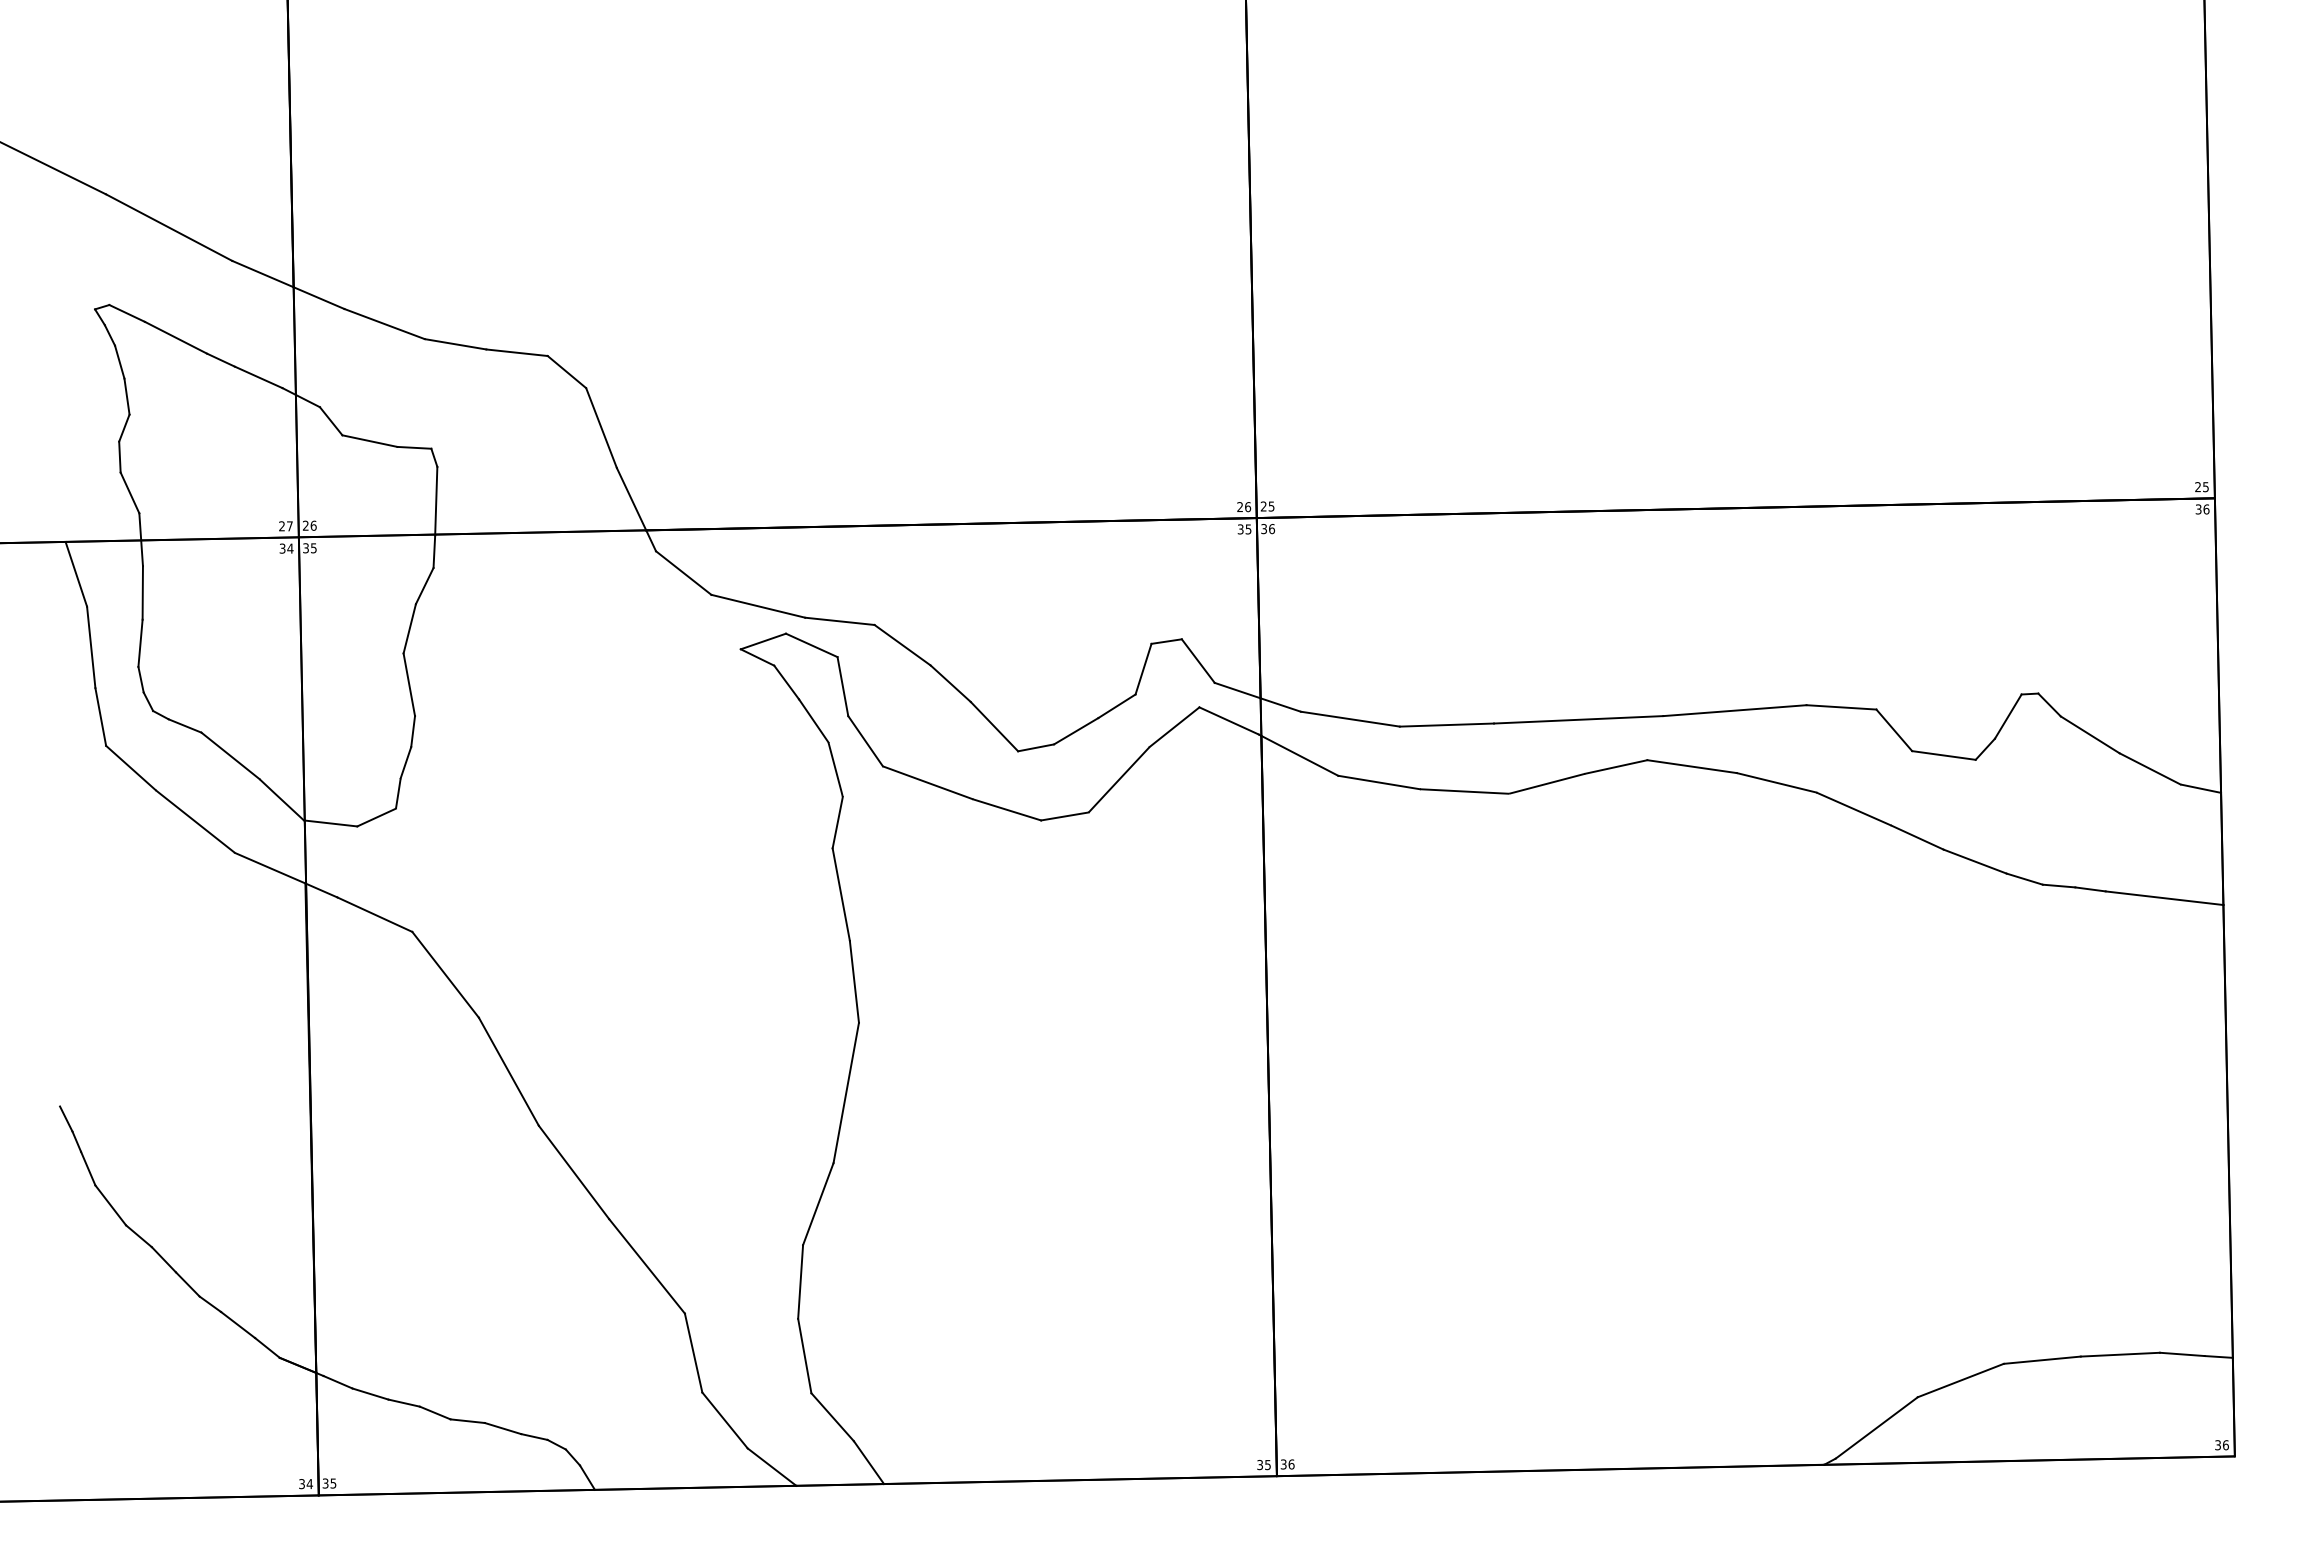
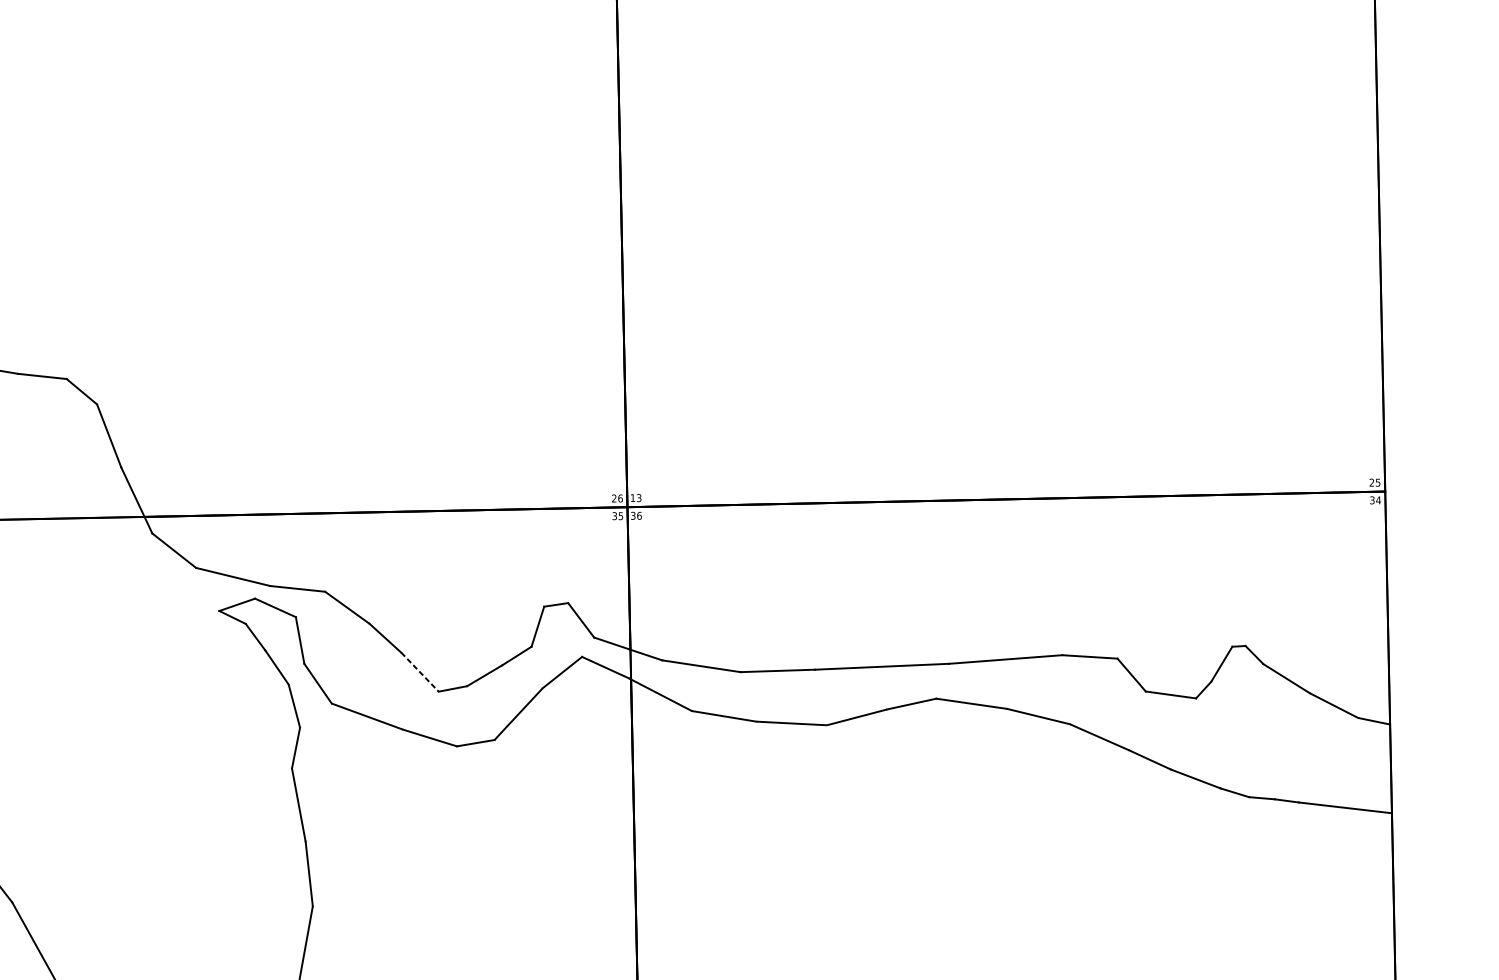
text: (1267, 506) -> (635, 498), 25 -> 13
text: (2206, 509) -> (1378, 500), 36 -> 34
line: (994, 726) -> (420, 672), solid -> dashed

